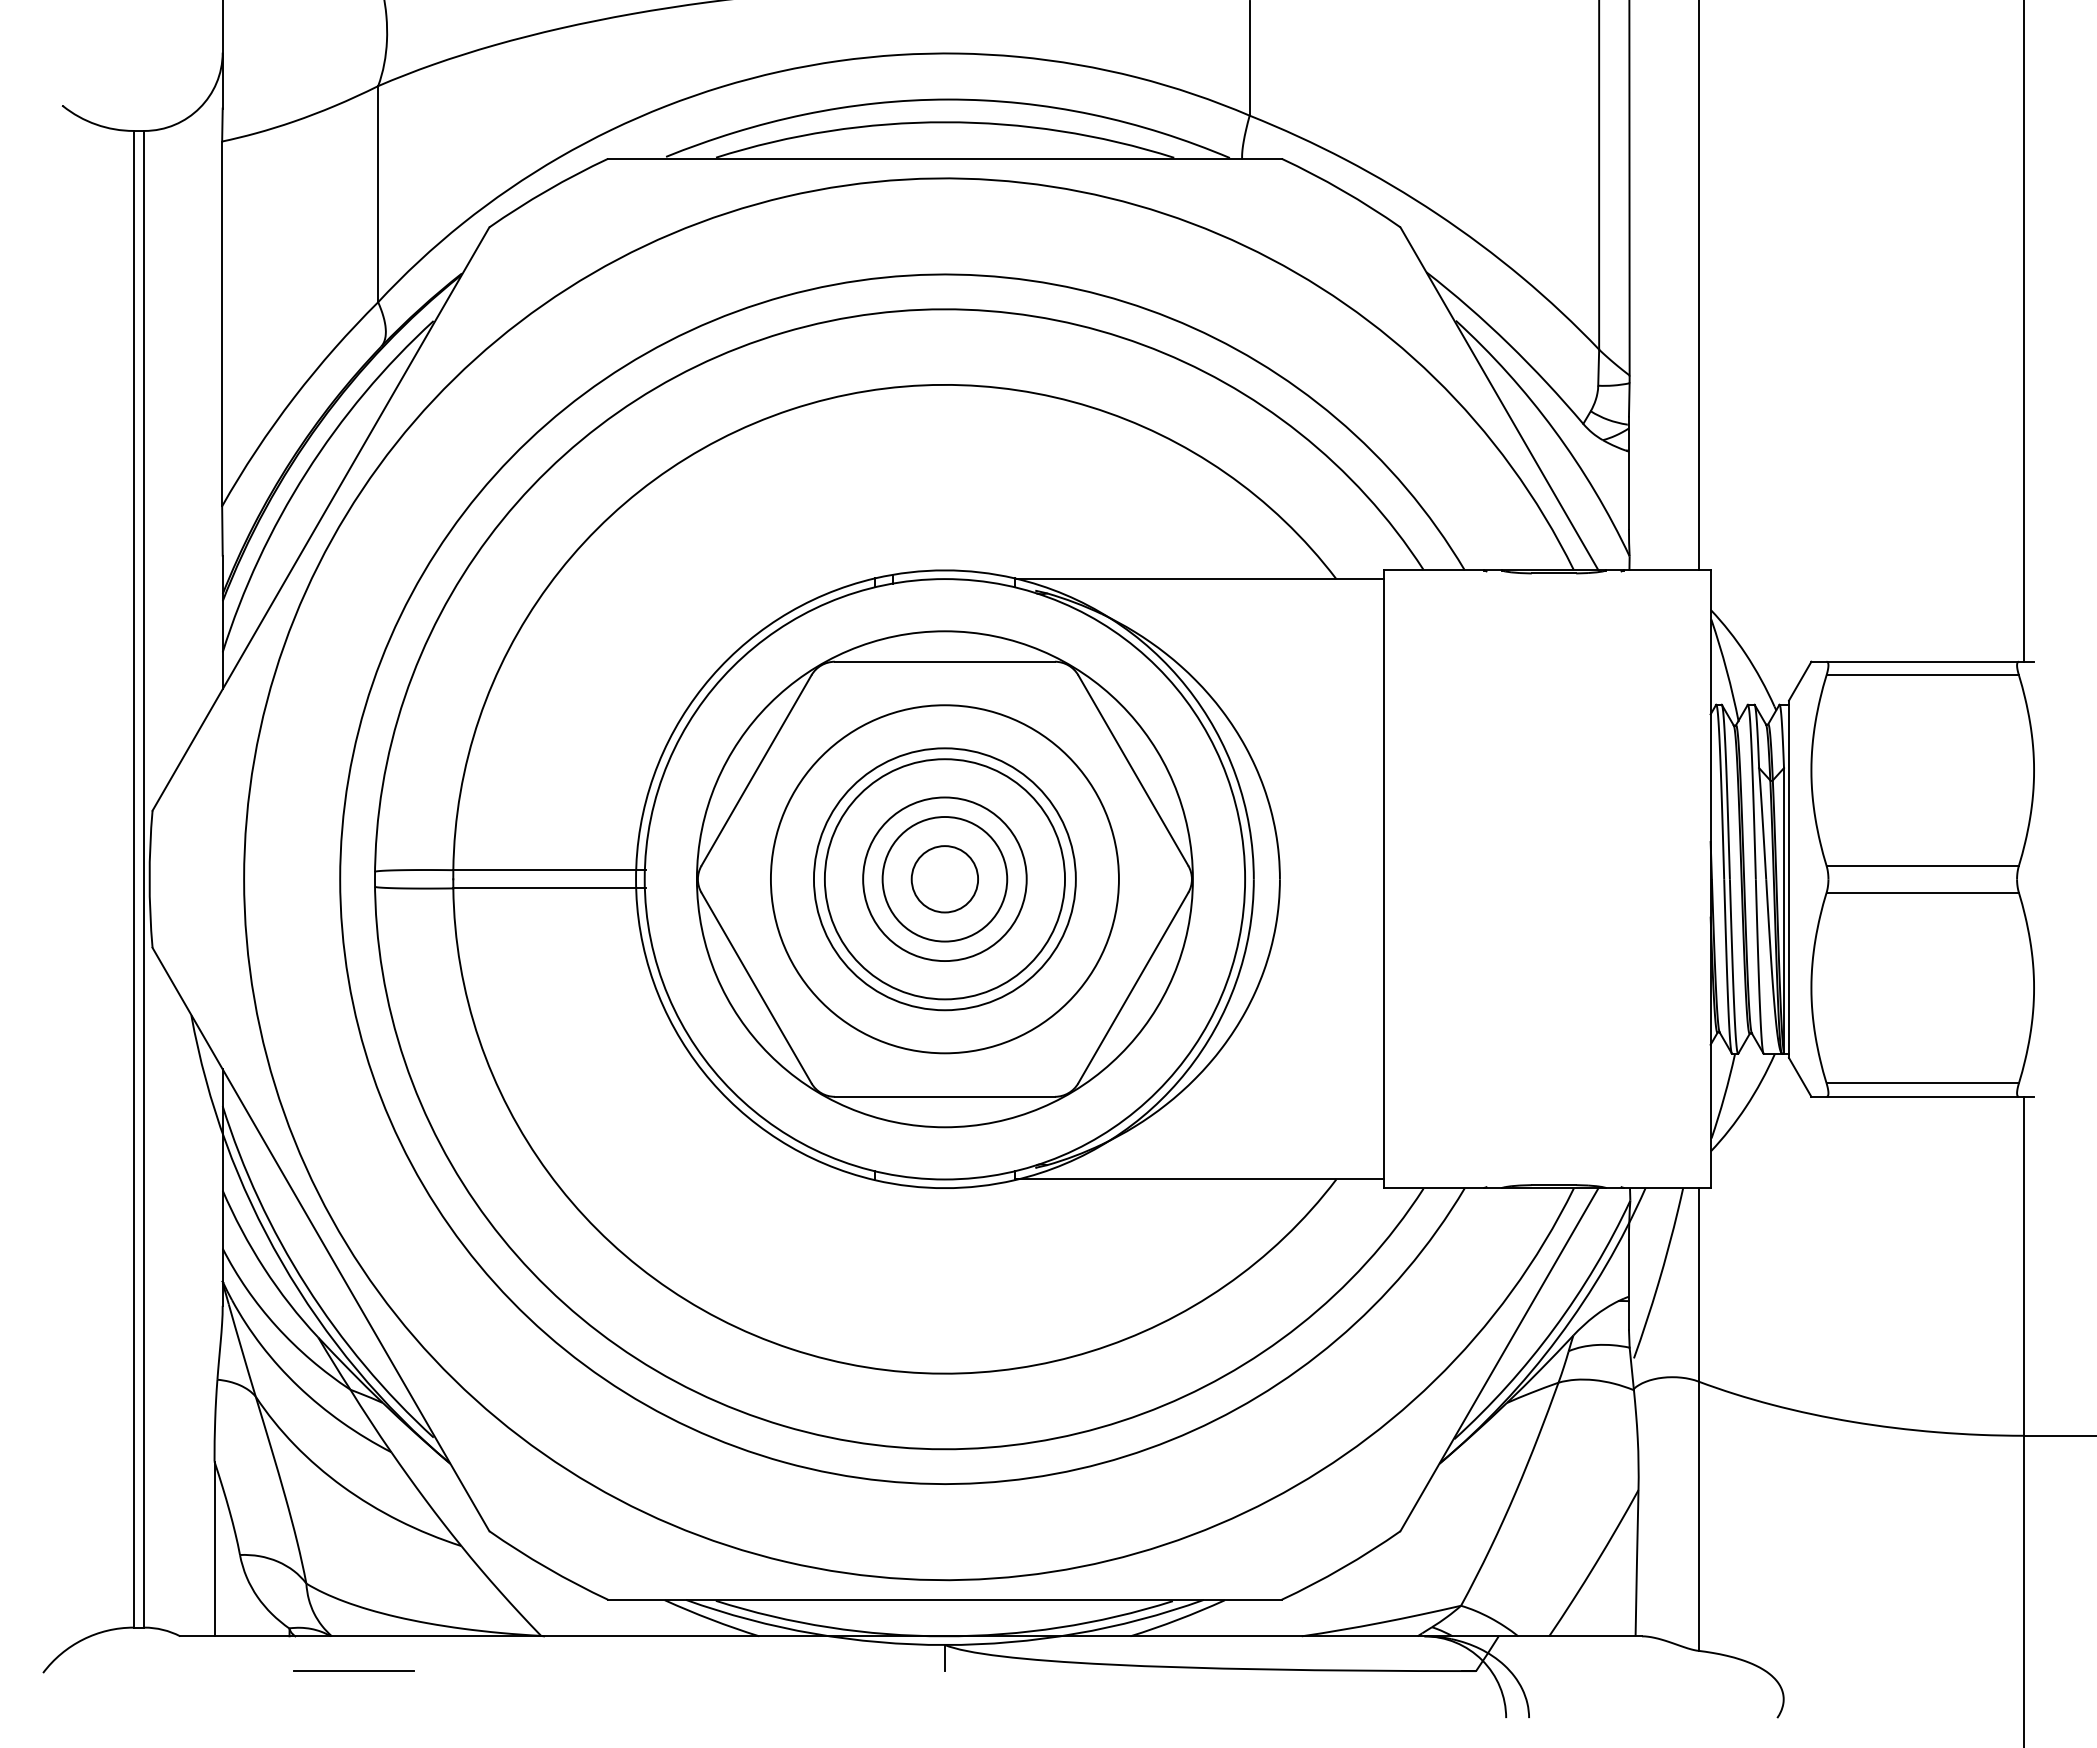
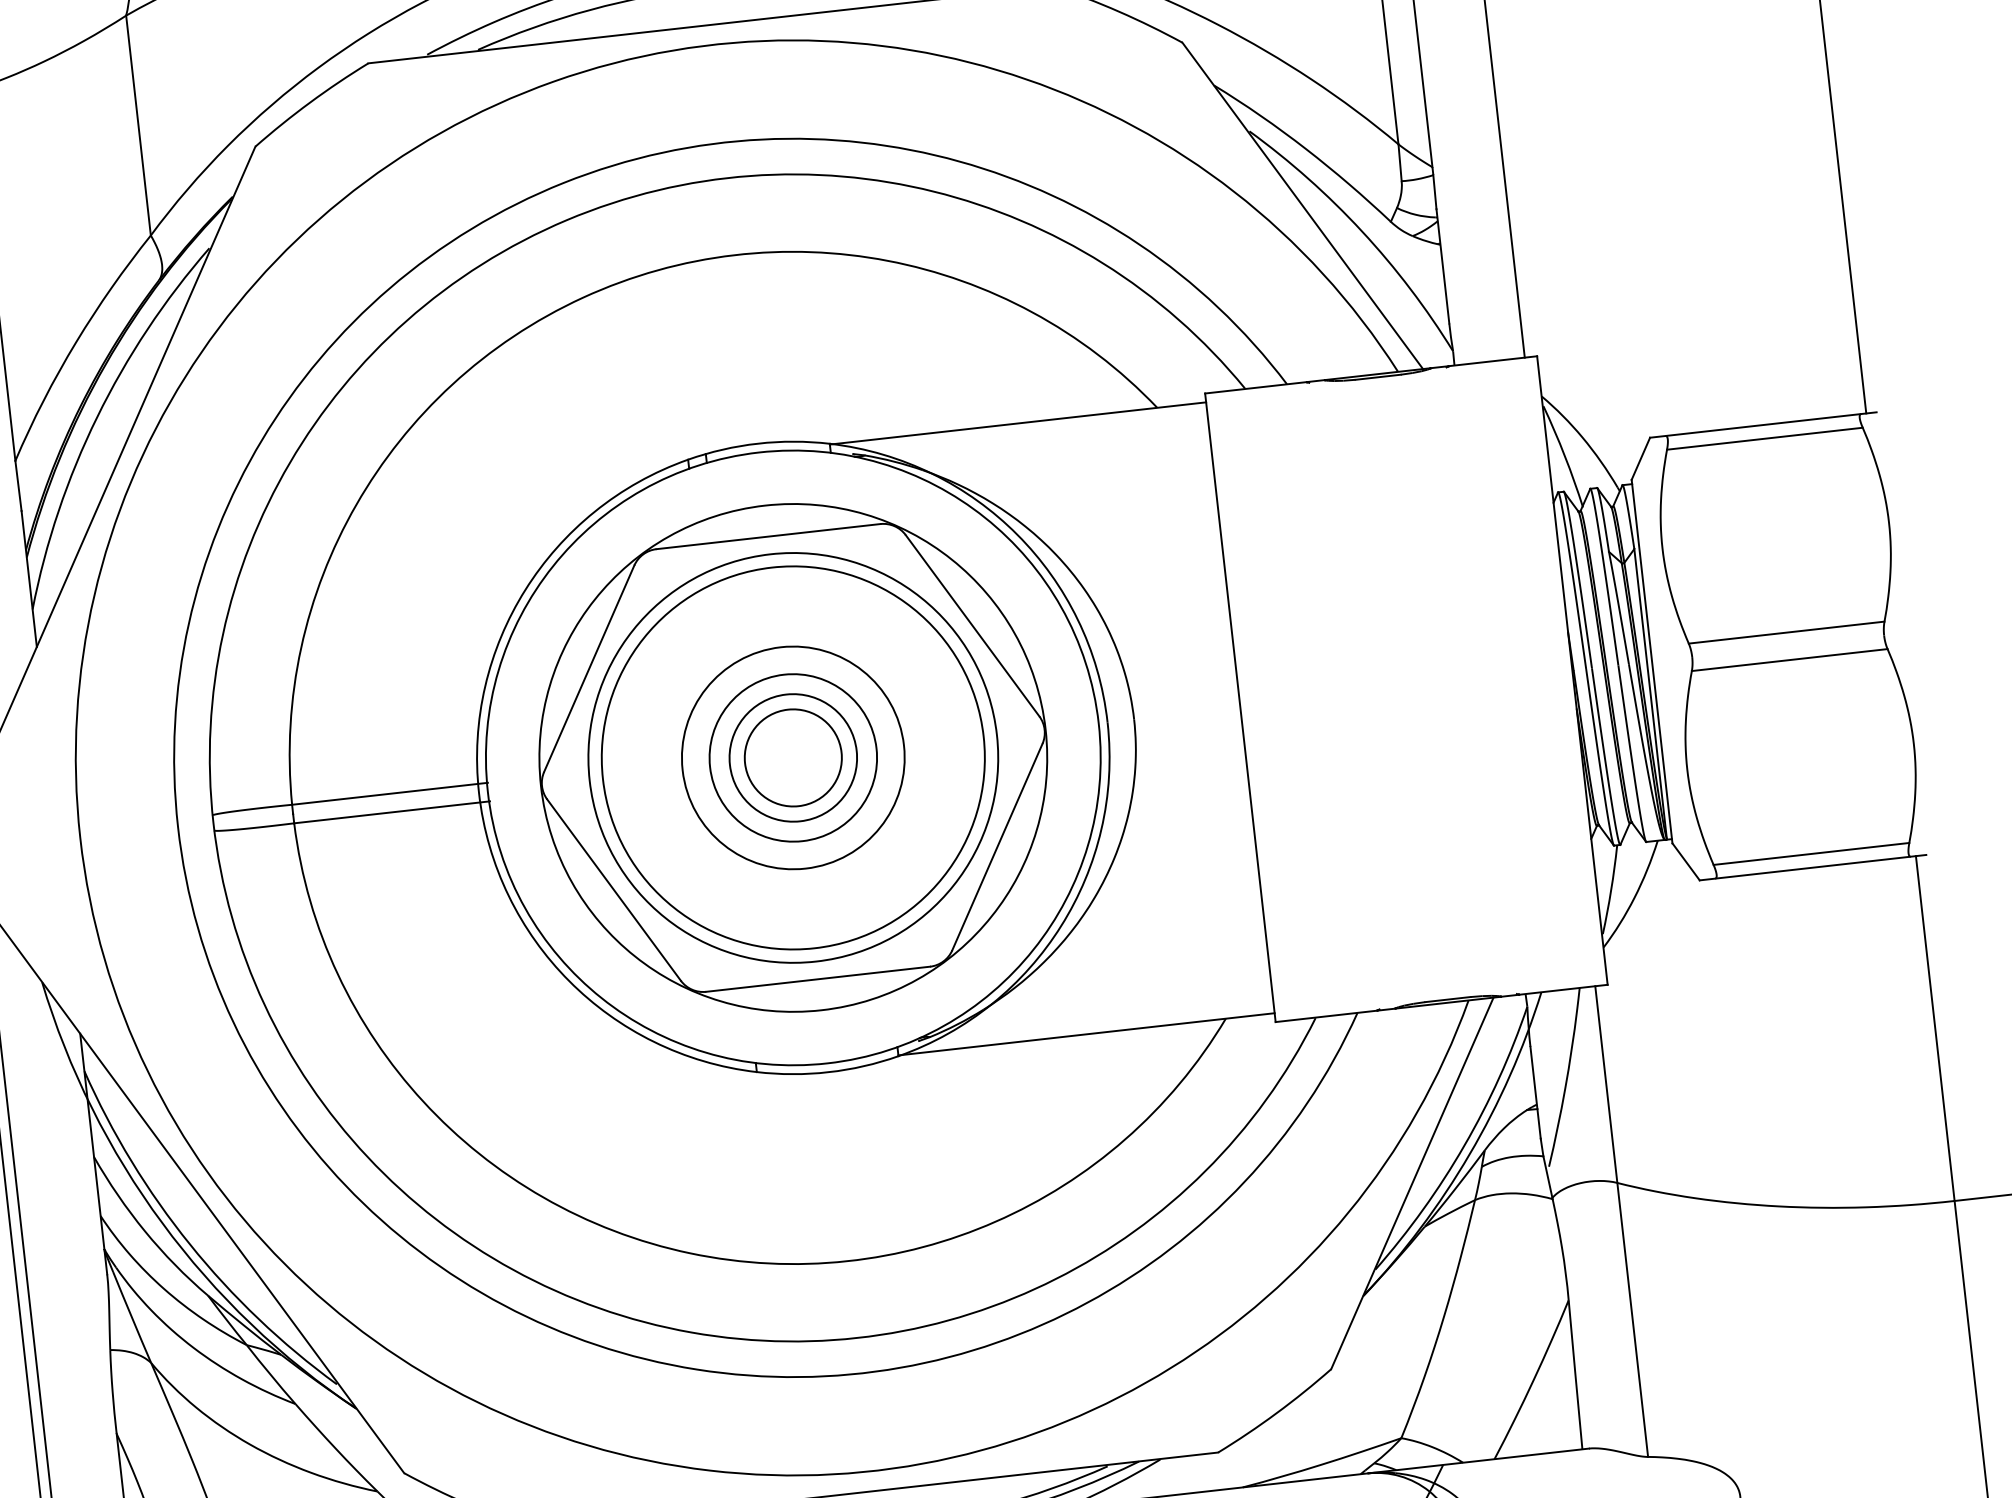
circle: (944, 878) -> (792, 757), size x1.43
circle: (944, 879) -> (792, 758), size x0.62
circle: (944, 879) -> (792, 758), size x1.43
circle: (944, 879) -> (792, 758), size x1.67

